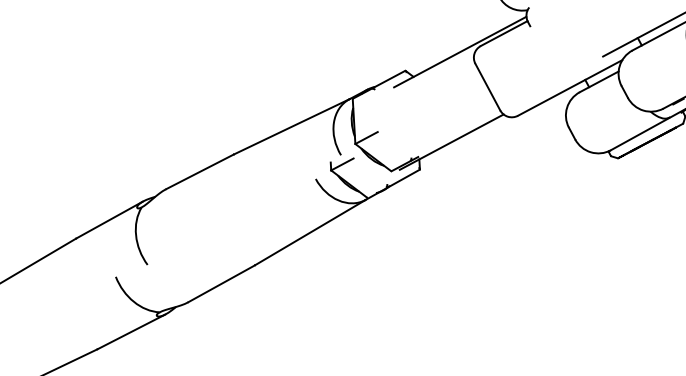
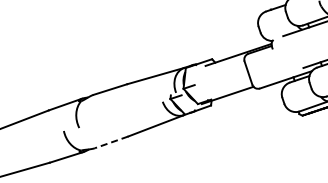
line: (221, 284) -> (111, 142), solid -> dashed

